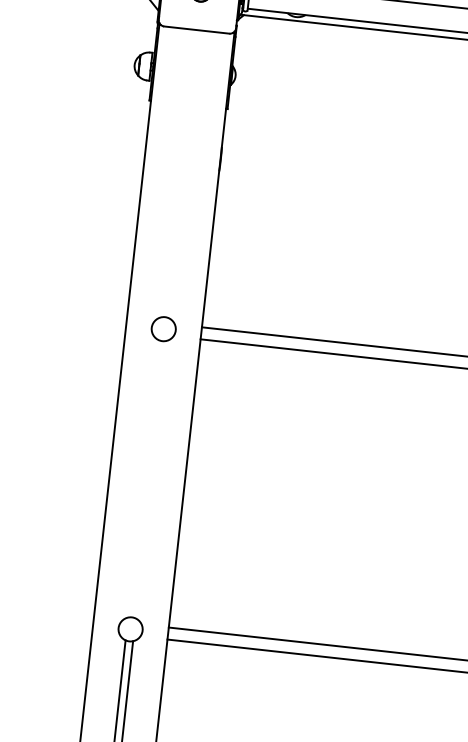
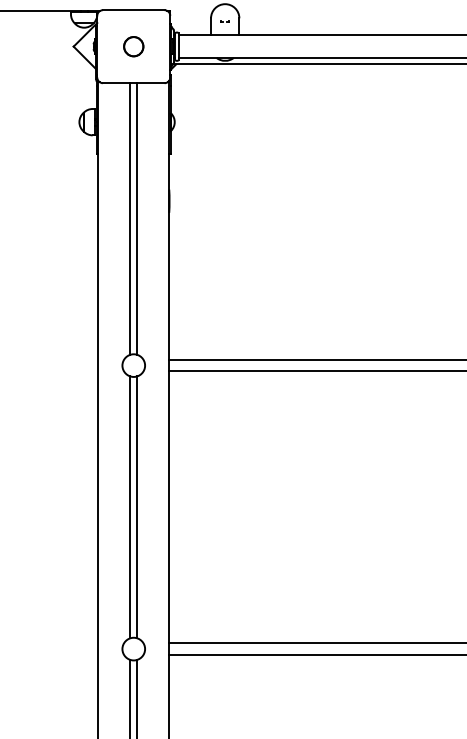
line: (177, 172) -> (130, 218), added
line: (184, 173) -> (137, 218), added
line: (143, 479) -> (130, 507), added
line: (151, 479) -> (137, 507), added

